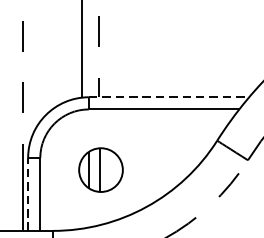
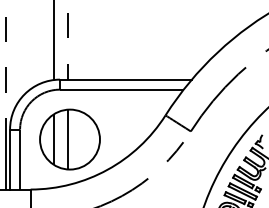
line: (168, 97) -> (125, 79), dashed -> solid
part: (100, 170) -> (69, 139), size x1.67
line: (28, 194) -> (10, 159), dashed -> solid

